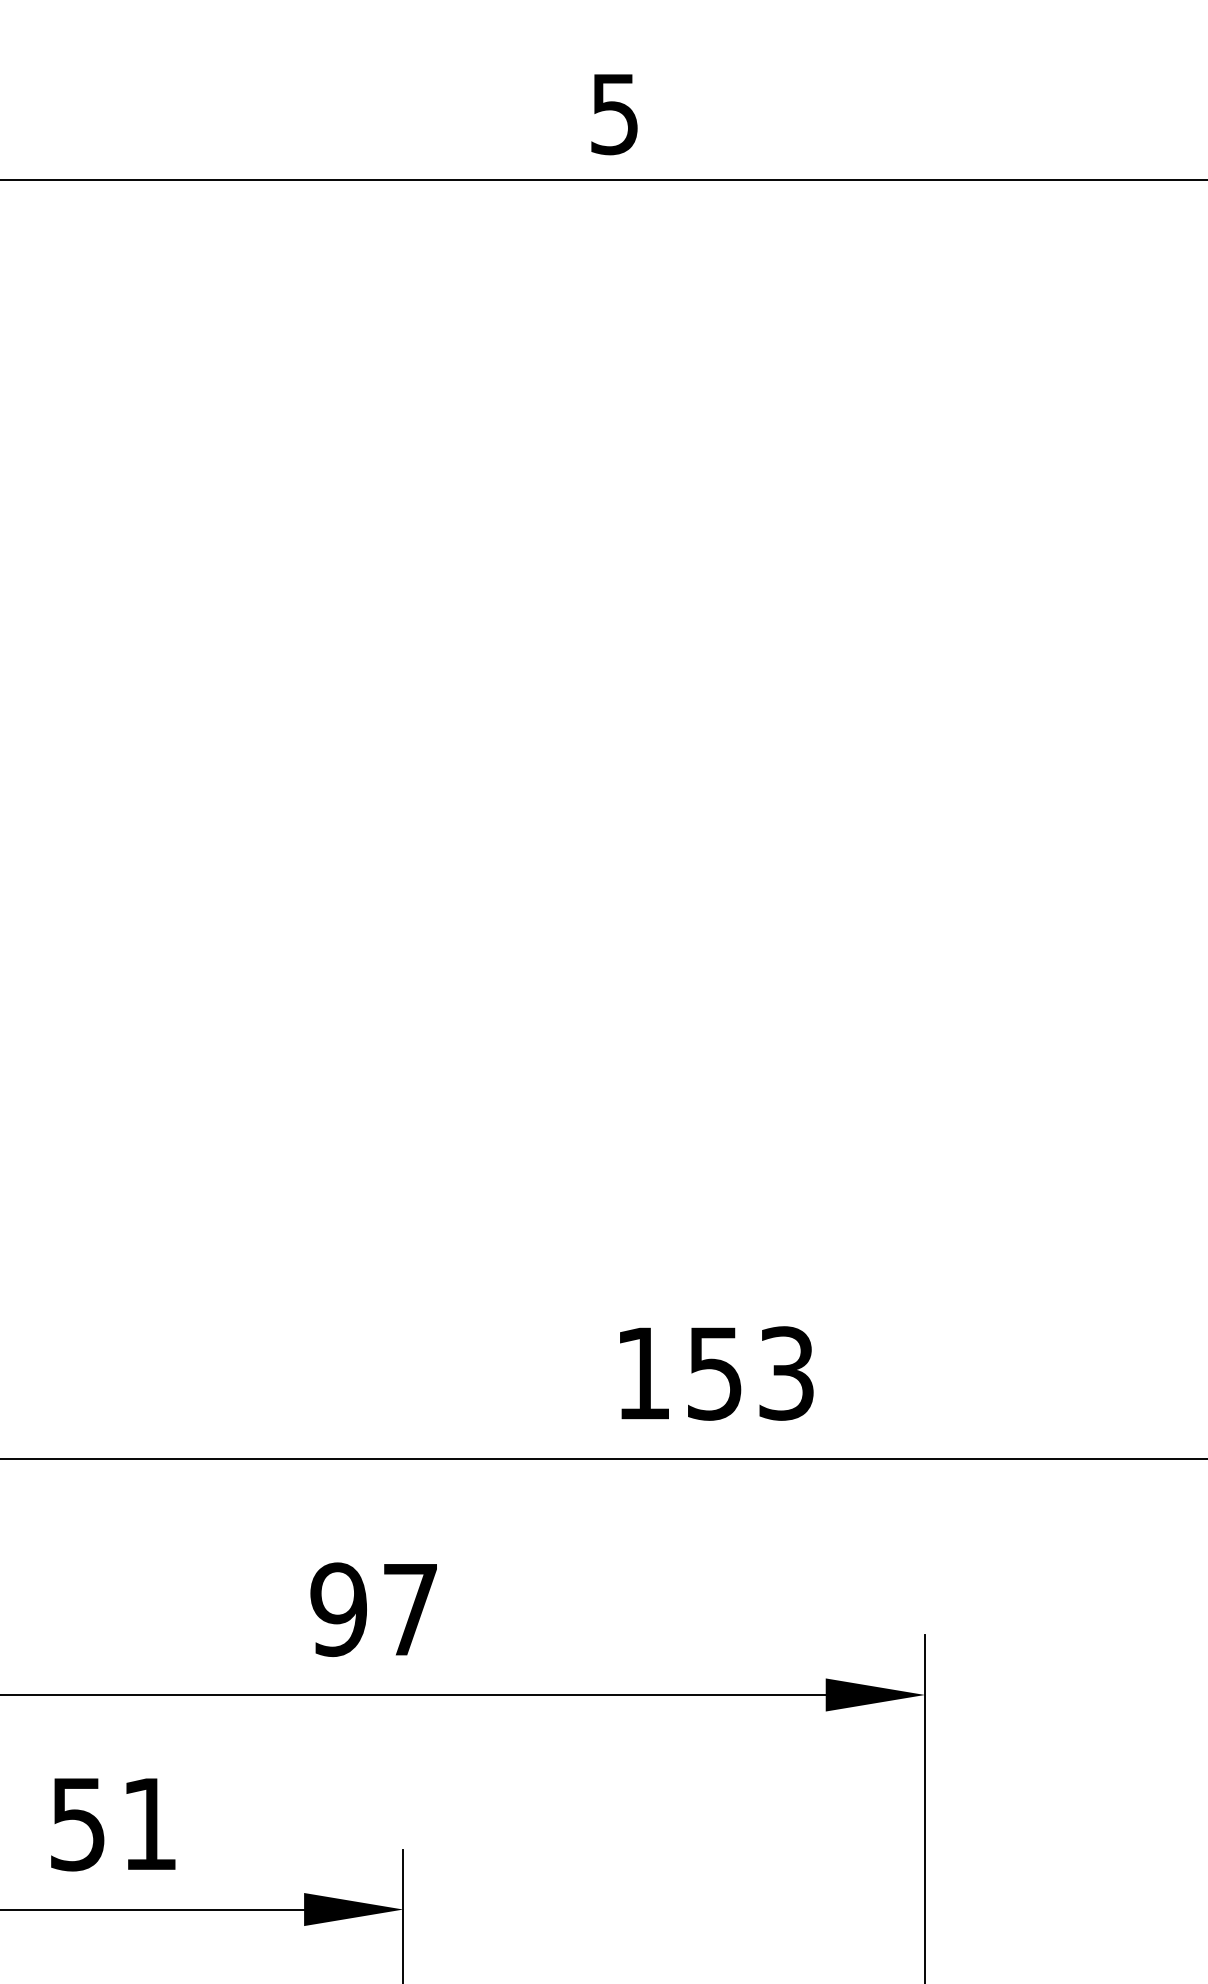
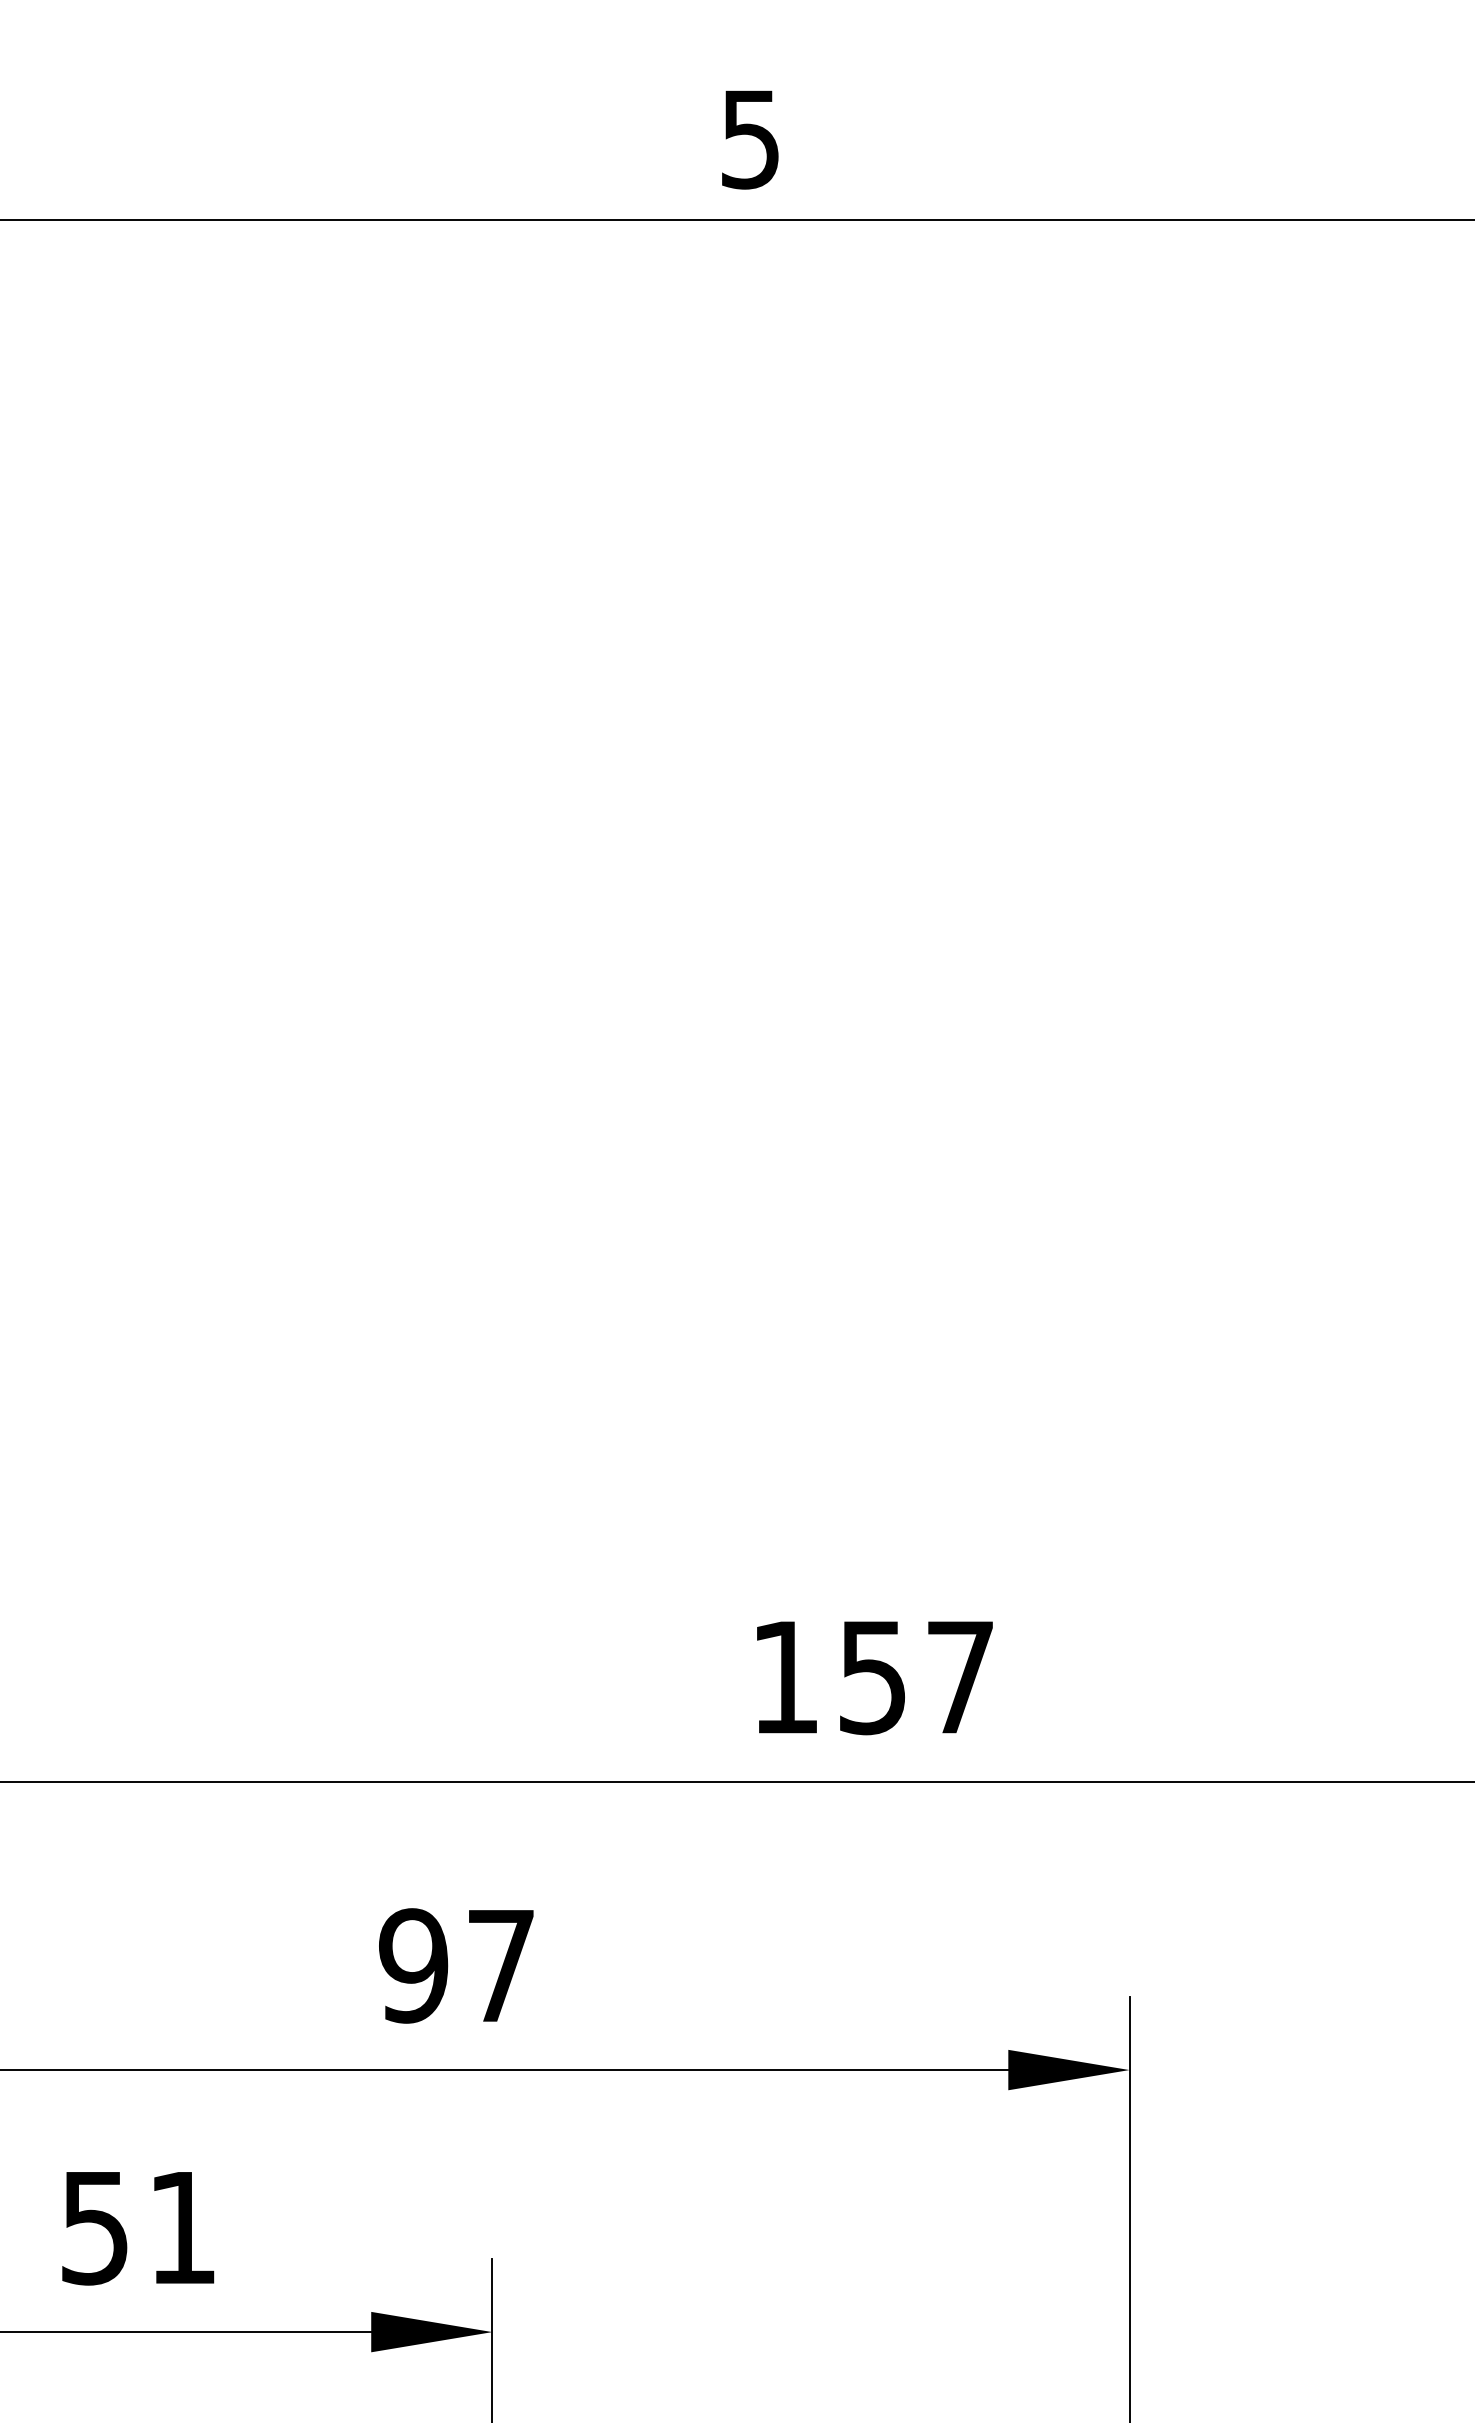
text: (786, 1373) -> (960, 1677), 153 -> 157

